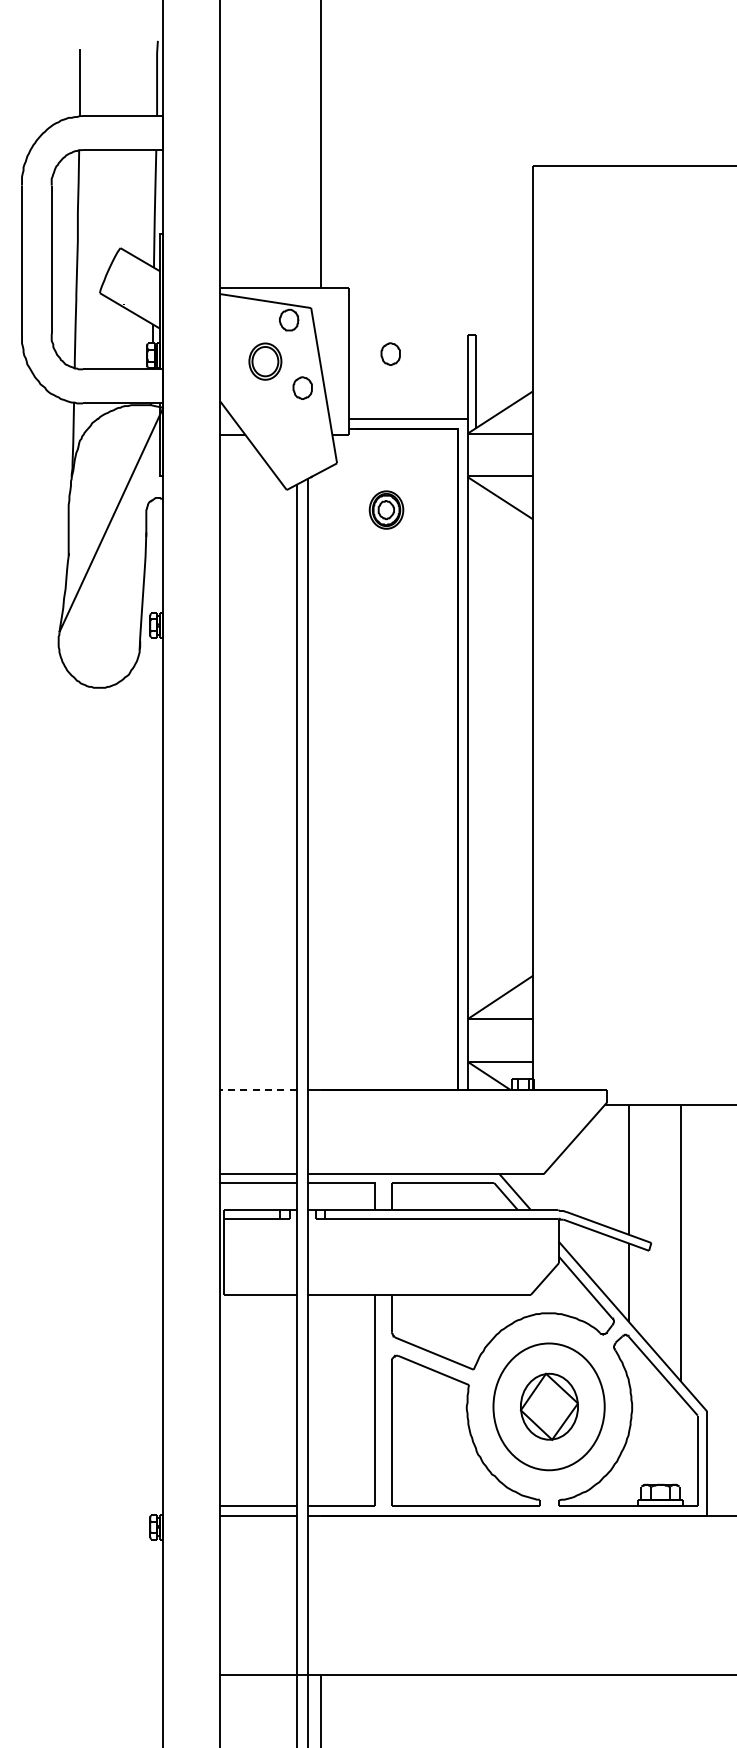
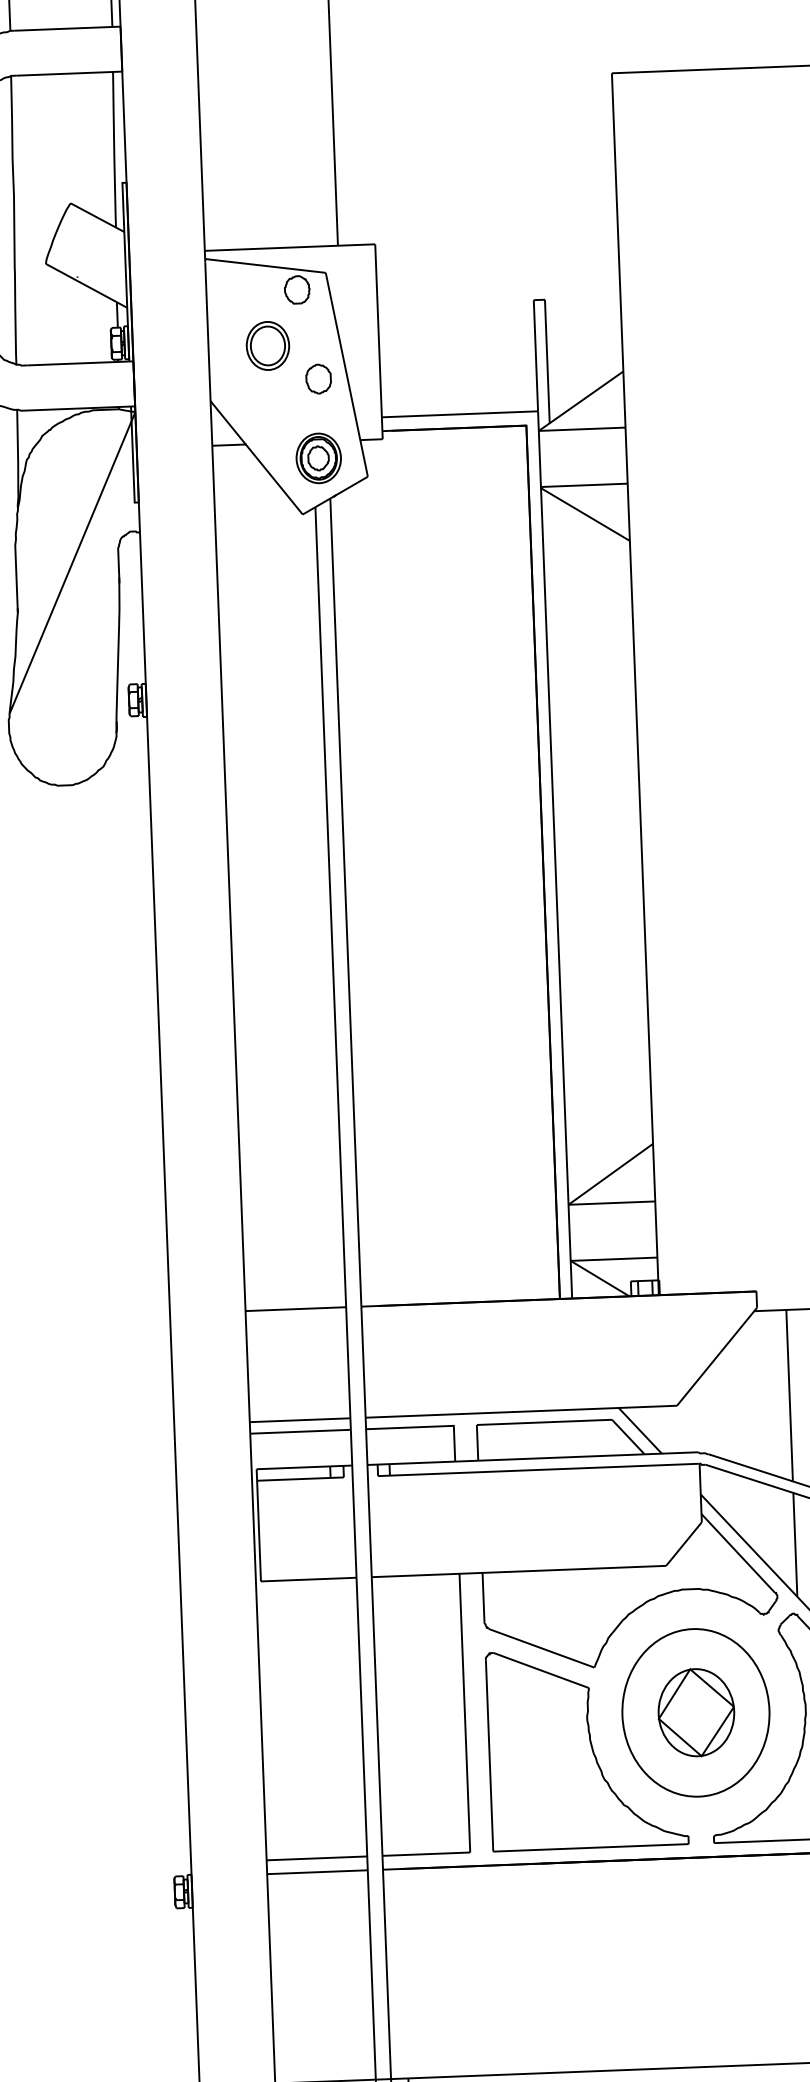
part: (390, 353) -> (432, 328), removed
part: (386, 509) -> (318, 457), moved
line: (258, 1090) -> (295, 1309), dashed -> solid

